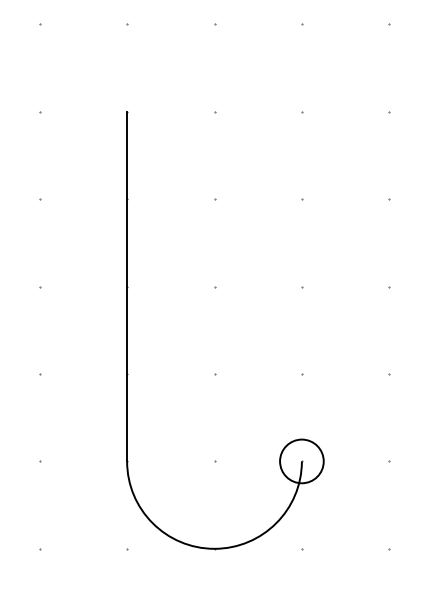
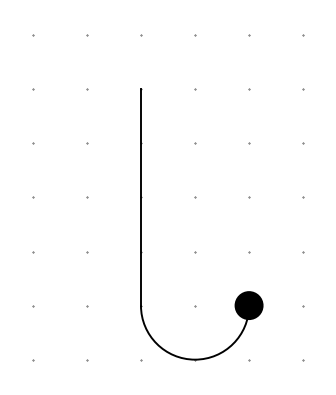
fill: (300, 461) -> (248, 305), added

